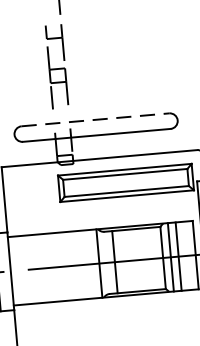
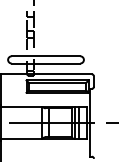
line: (96, 120) -> (46, 56), dashed -> solid

